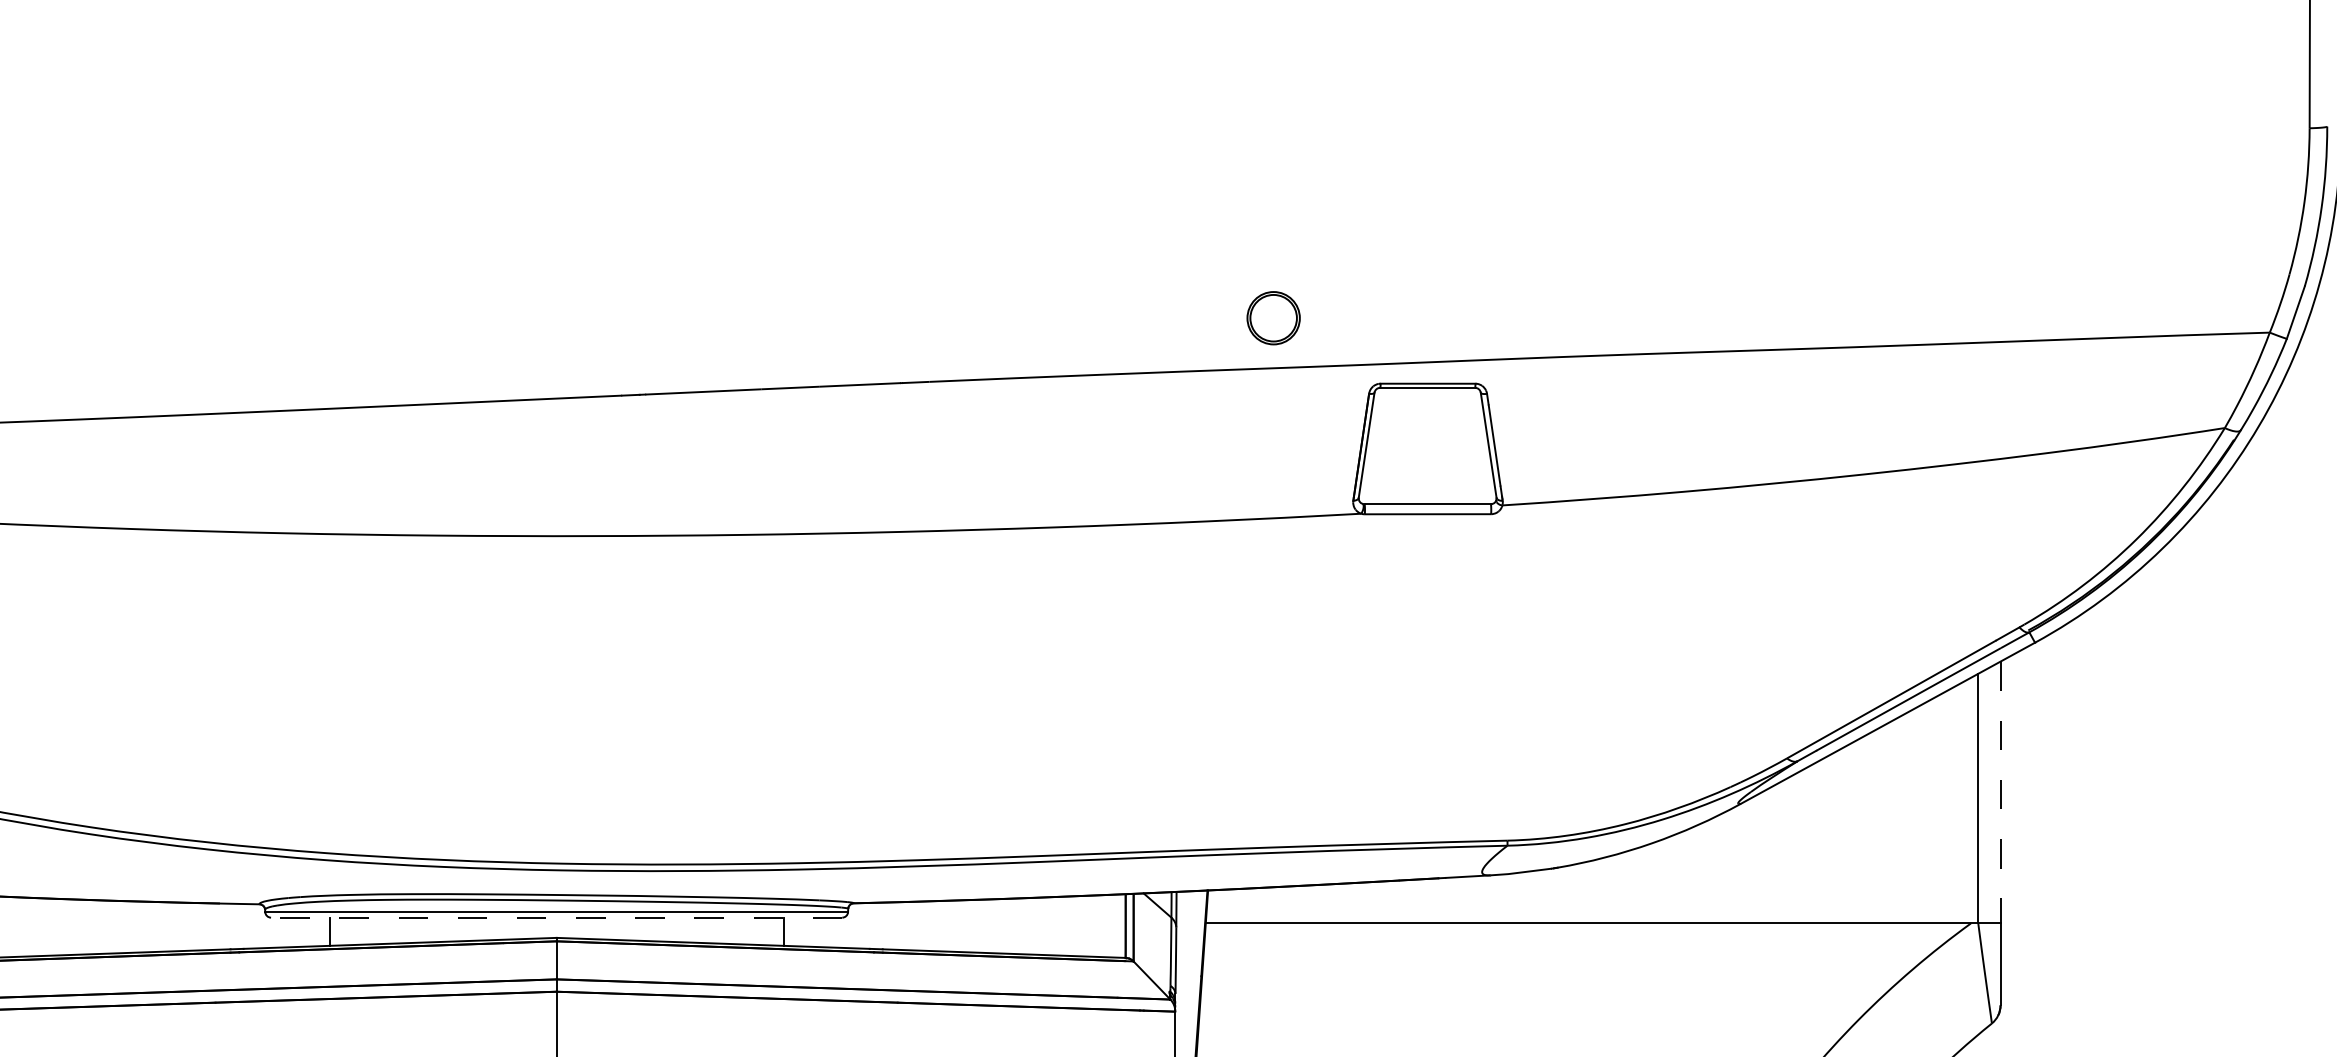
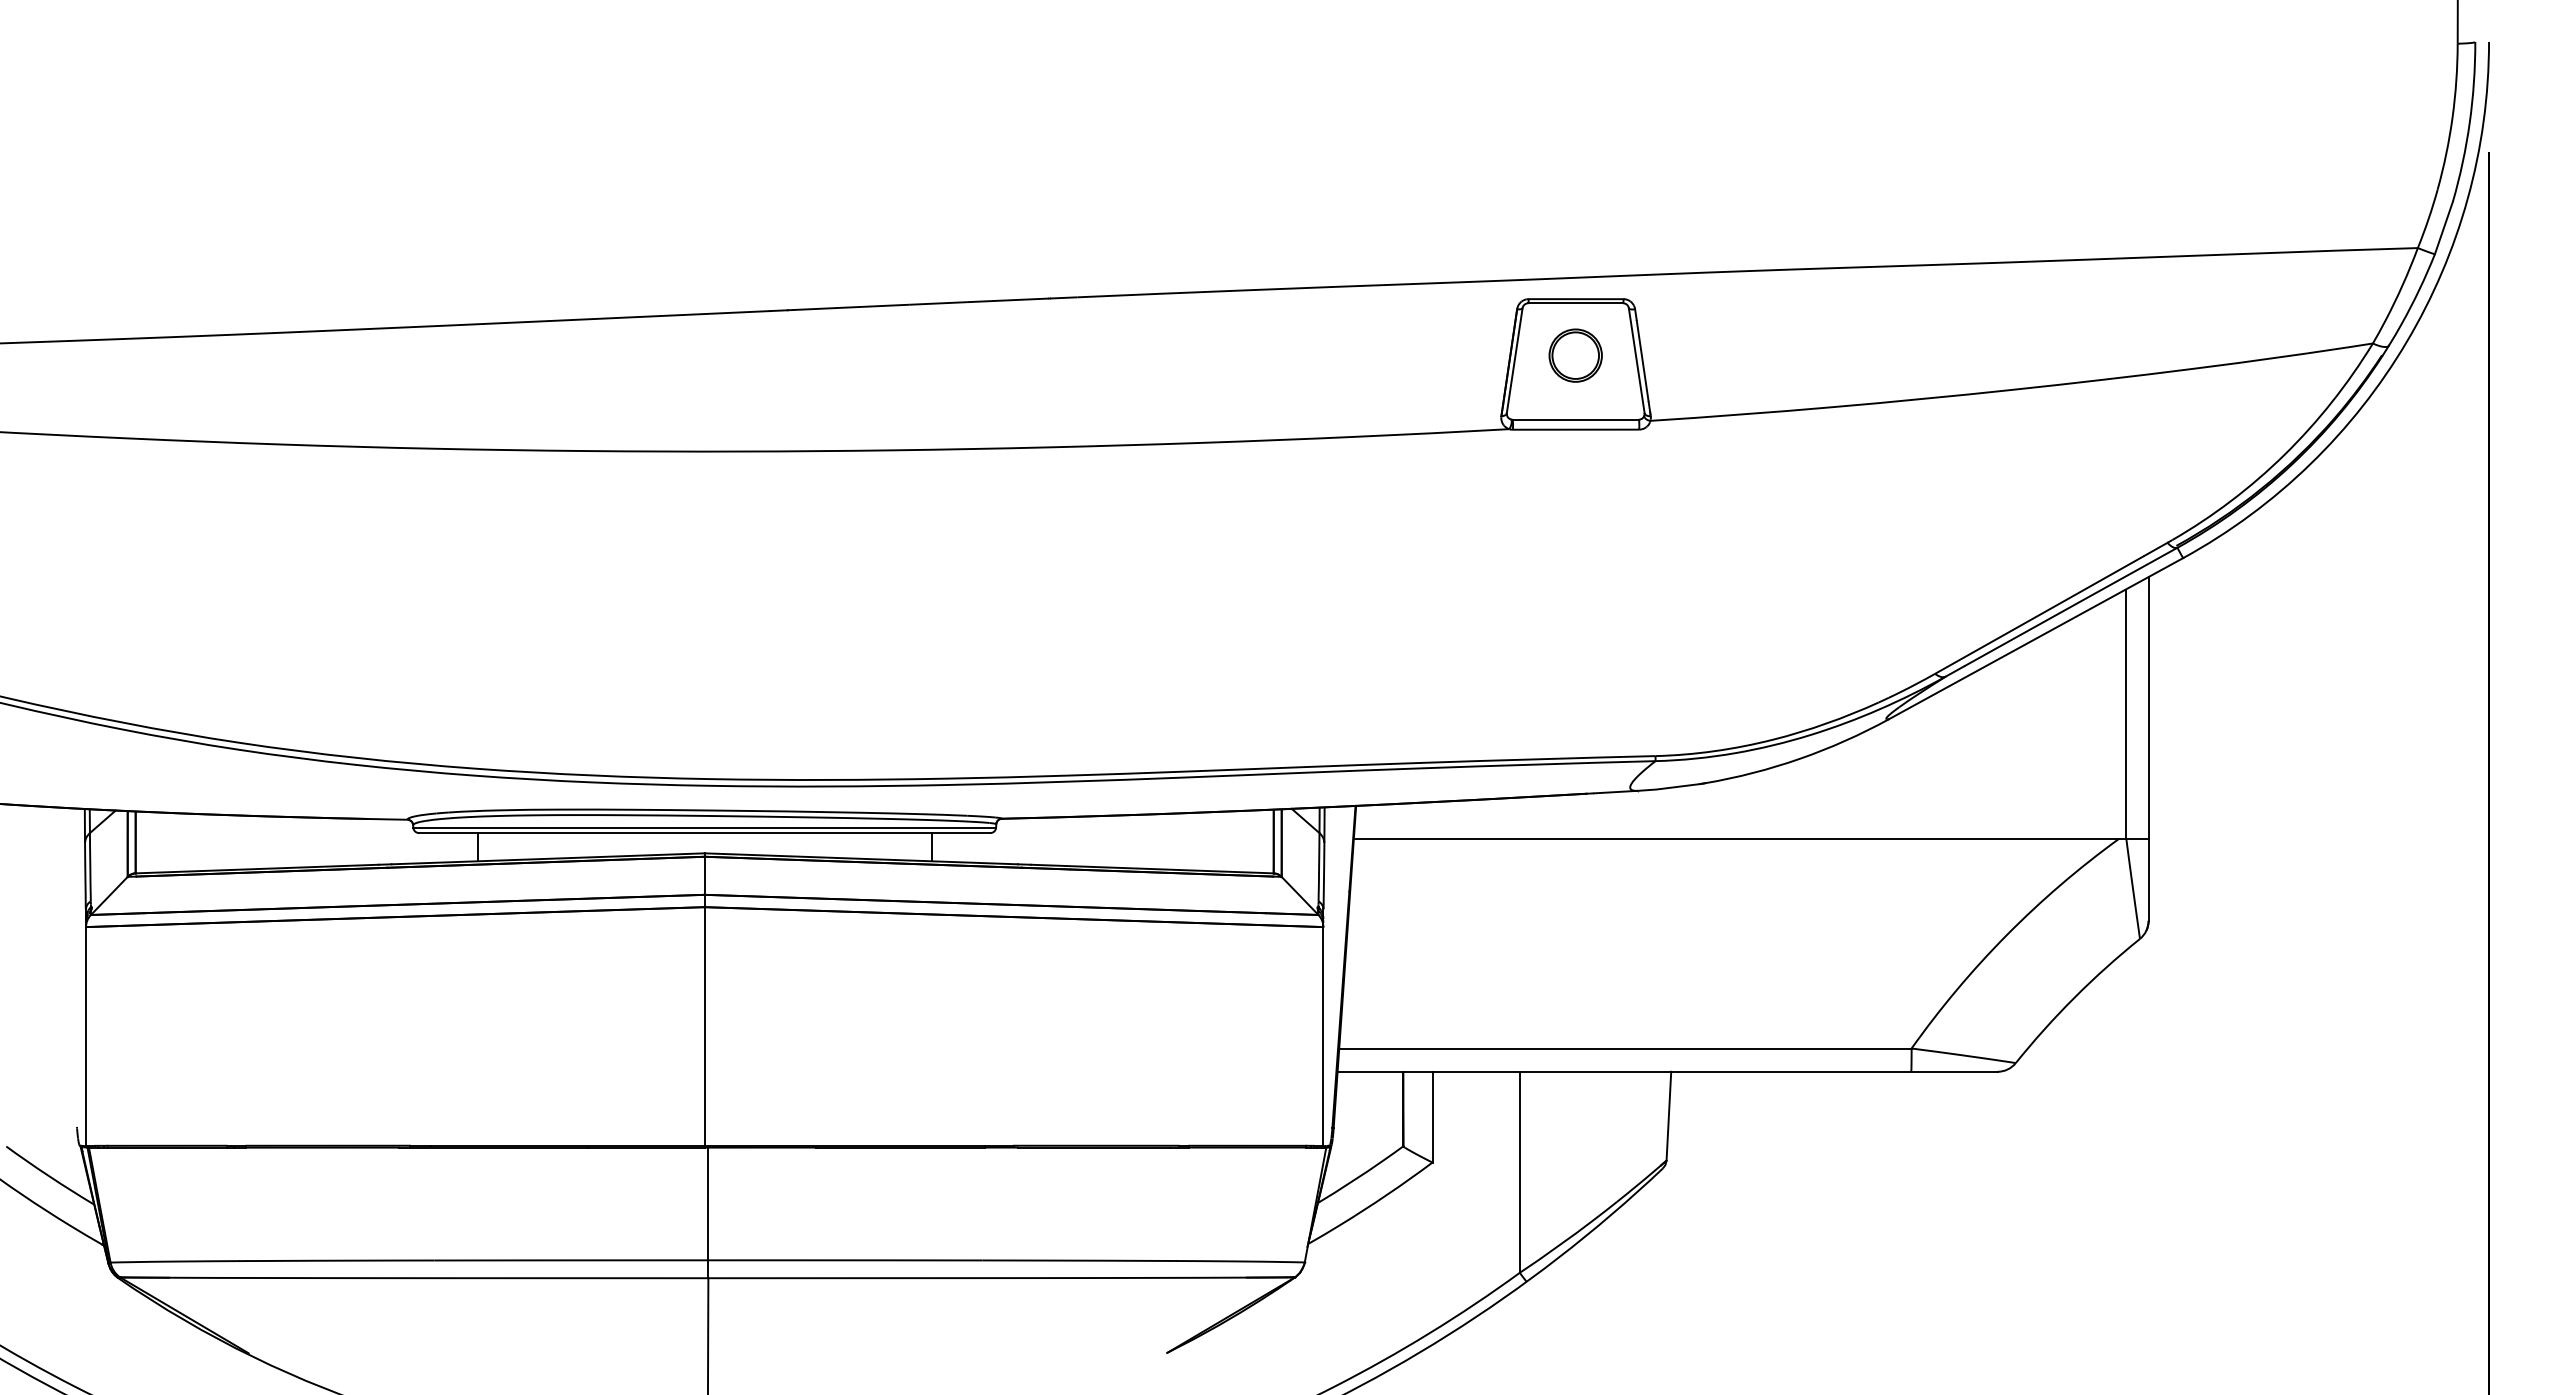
part: (1273, 318) -> (1575, 355), moved
line: (2000, 792) -> (2148, 707), dashed -> solid
line: (556, 918) -> (704, 833), dashed -> solid

